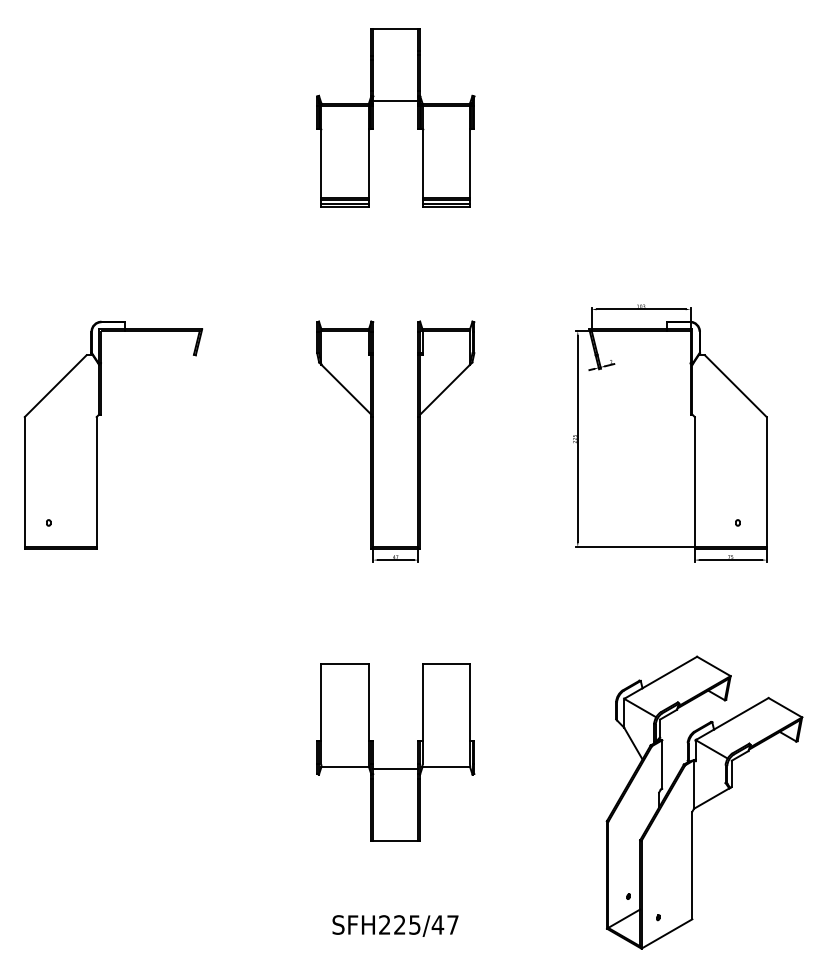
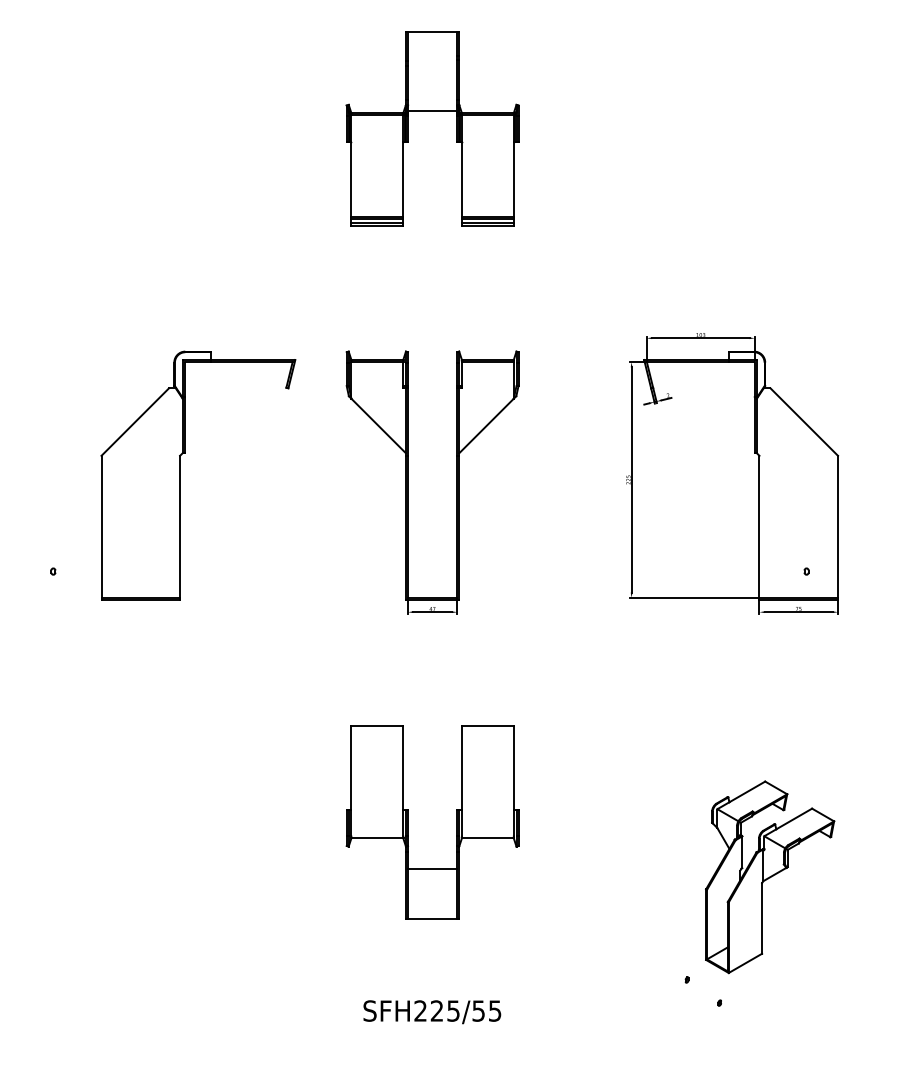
part: (97, 434) -> (180, 474), moved
line: (395, 769) -> (432, 869), moved
part: (704, 802) -> (770, 877), size x0.6
text: (444, 924) -> (485, 1010), SFH225/47 -> SFH225/55

